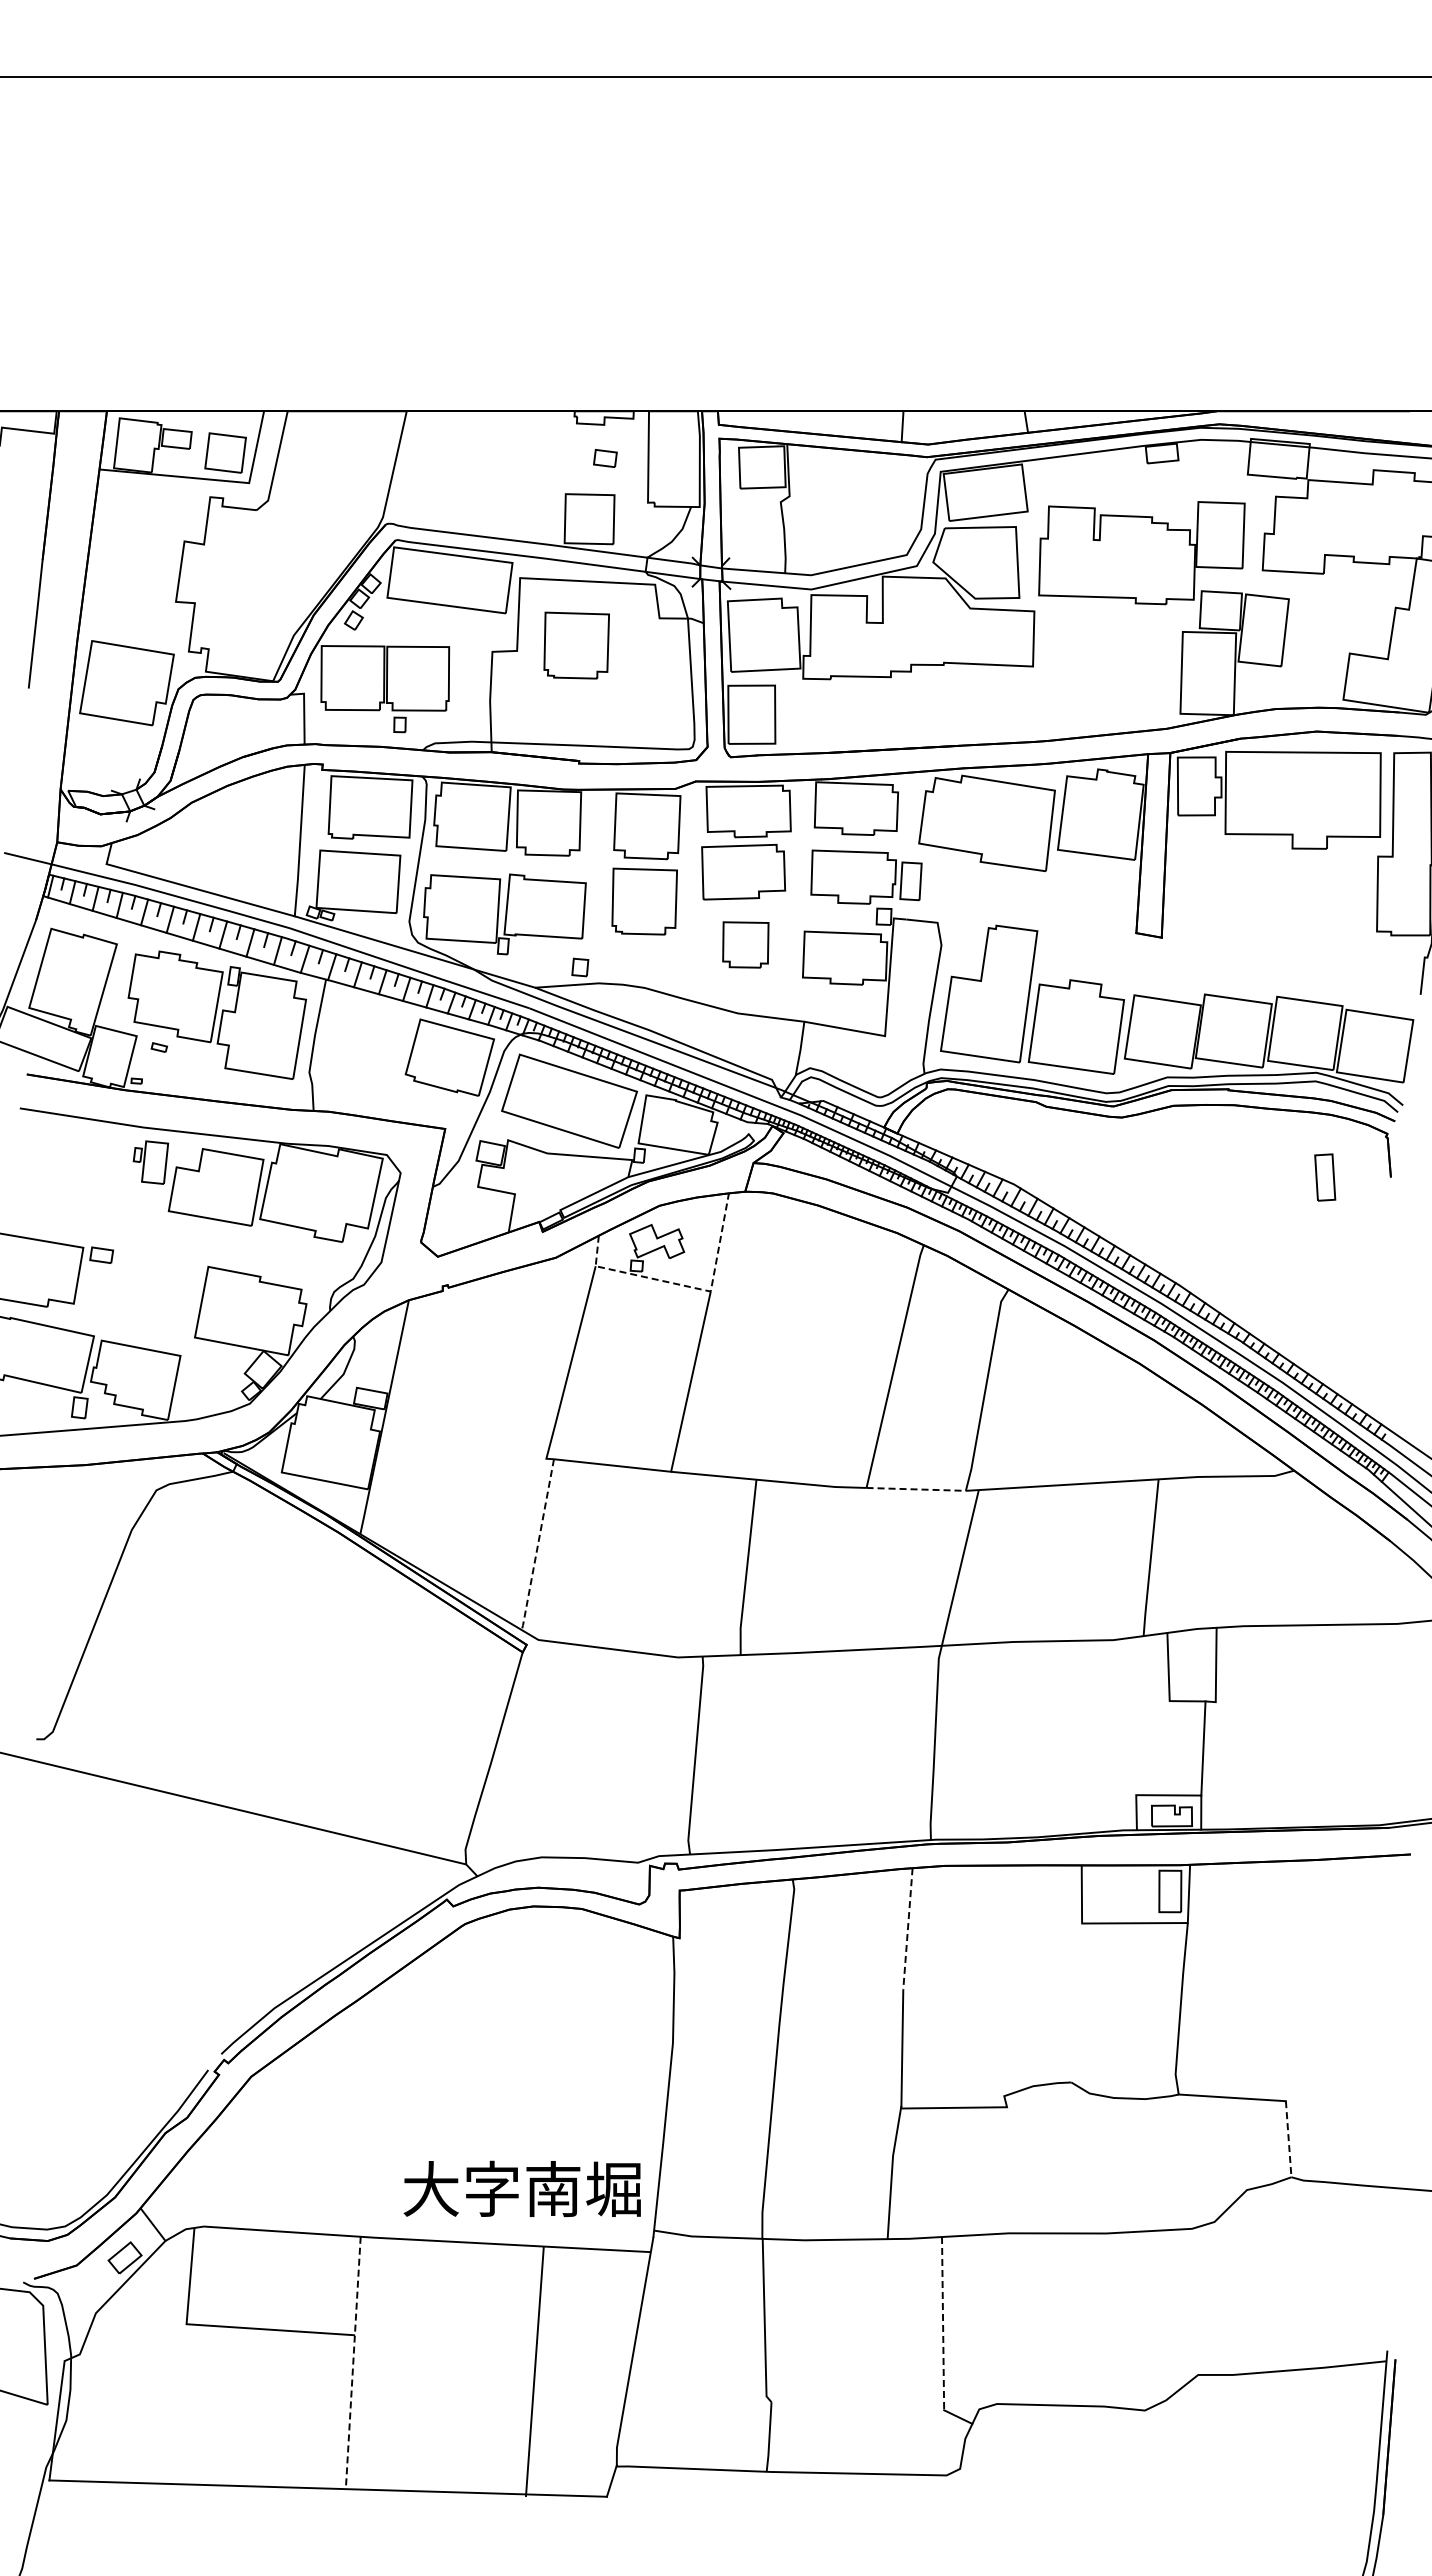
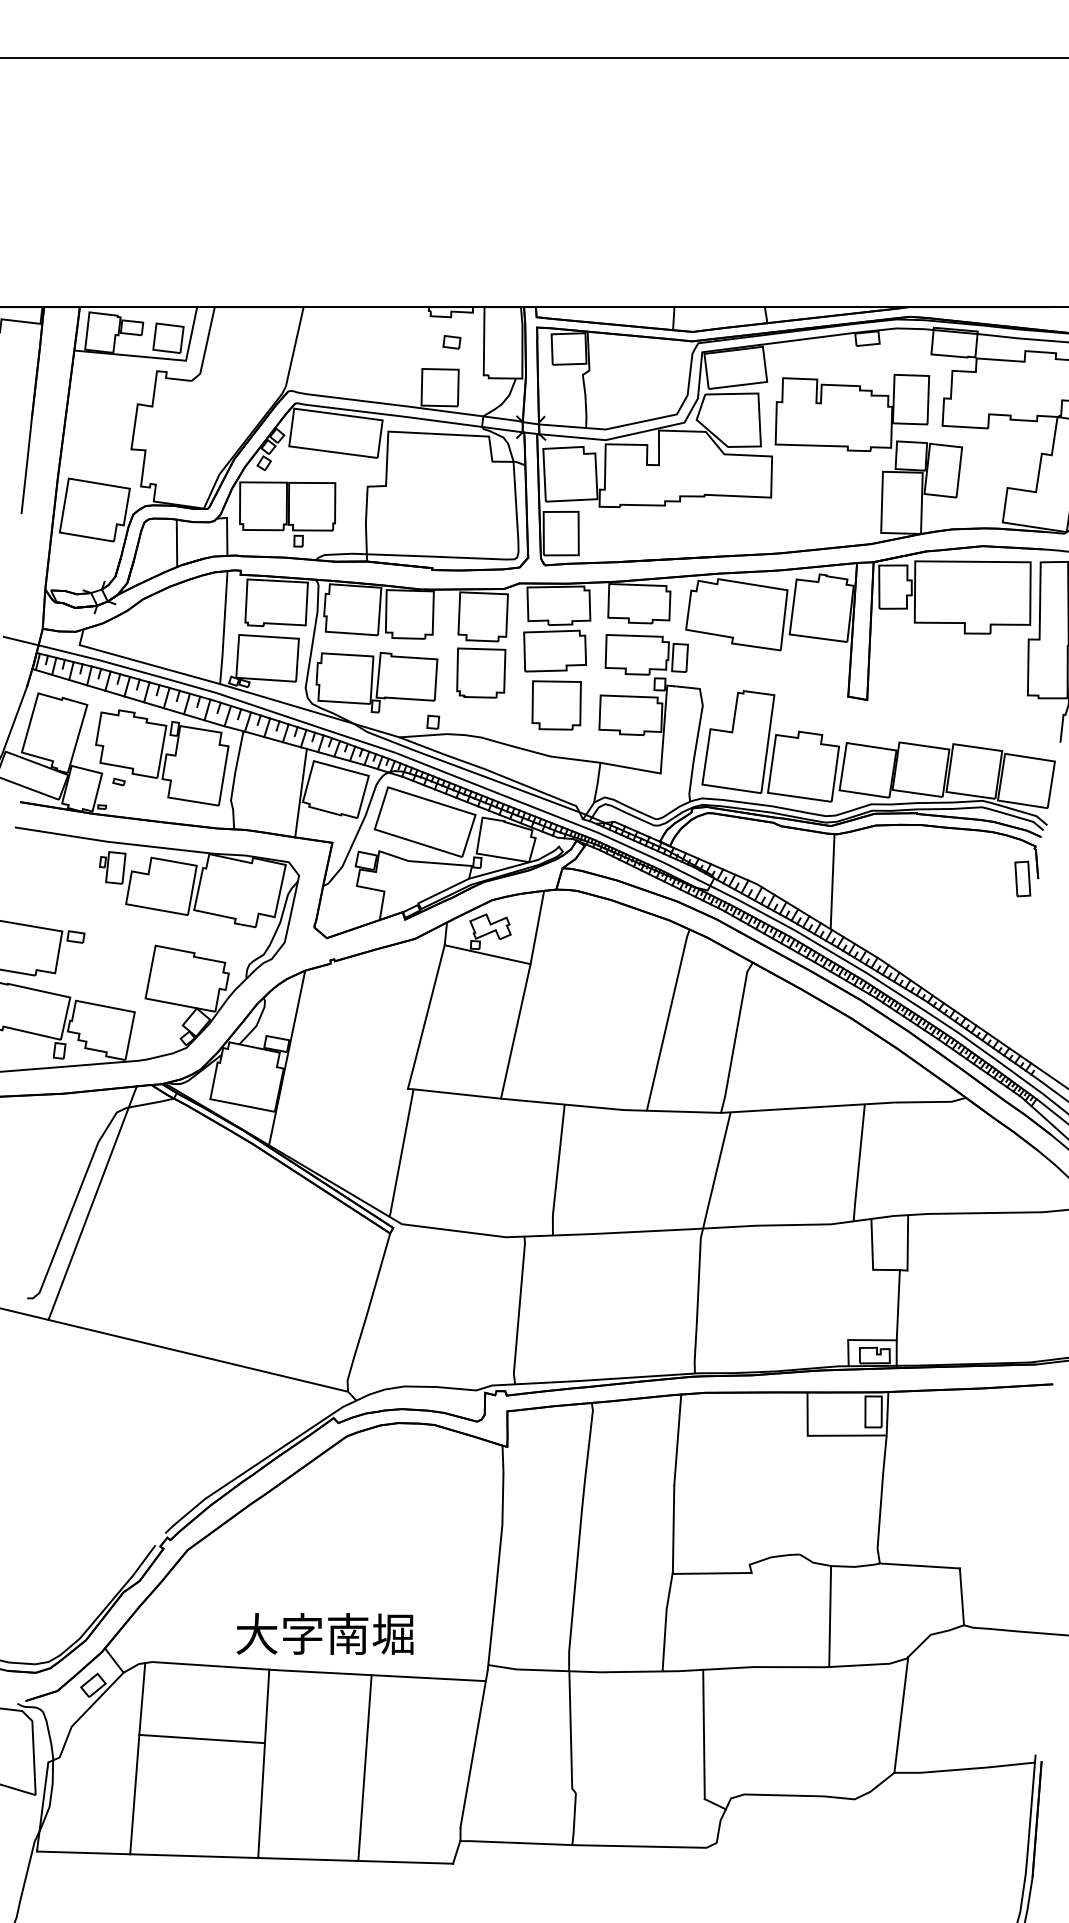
part: (576, 645) -> (430, 481), removed
line: (236, 727) -> (176, 543), added
part: (745, 944) -> (556, 705), size x1.43
line: (403, 1062) -> (301, 793), added
part: (1325, 1177) -> (1023, 879), moved
line: (1114, 1180) -> (831, 881), added
line: (687, 1286) -> (513, 960), dashed -> solid
line: (916, 1489) -> (684, 1111), dashed -> solid
line: (537, 1545) -> (401, 1153), dashed -> solid
line: (123, 1611) -> (92, 1202), added
line: (907, 1928) -> (677, 1439), dashed -> solid
line: (1288, 2139) -> (961, 1597), dashed -> solid
line: (1111, 2165) -> (829, 1616), added
text: (521, 2188) -> (324, 1633), moved
line: (1207, 2296) -> (901, 1714), added
line: (943, 2323) -> (704, 1734), dashed -> solid
line: (353, 2363) -> (263, 1764), dashed -> solid
line: (534, 2371) -> (364, 1767), moved
line: (180, 2404) -> (134, 1794), added

